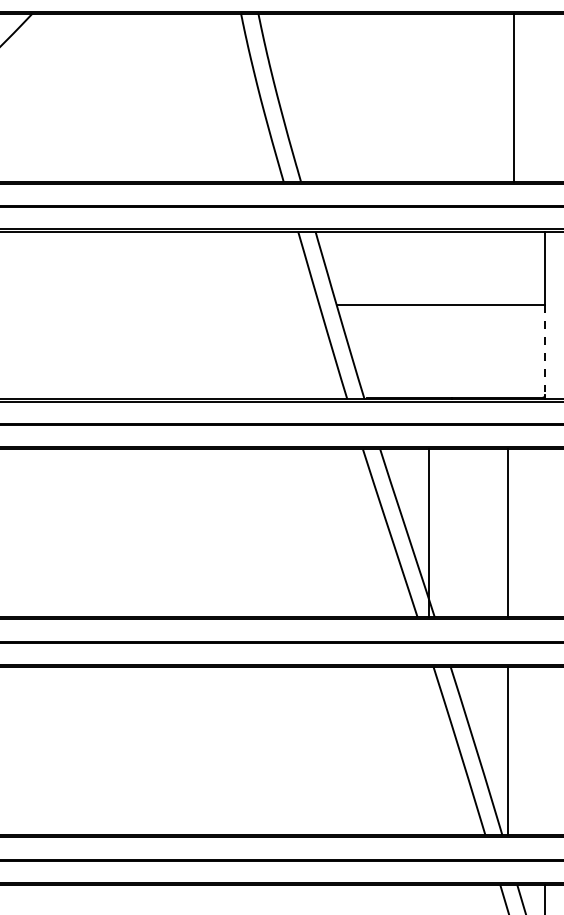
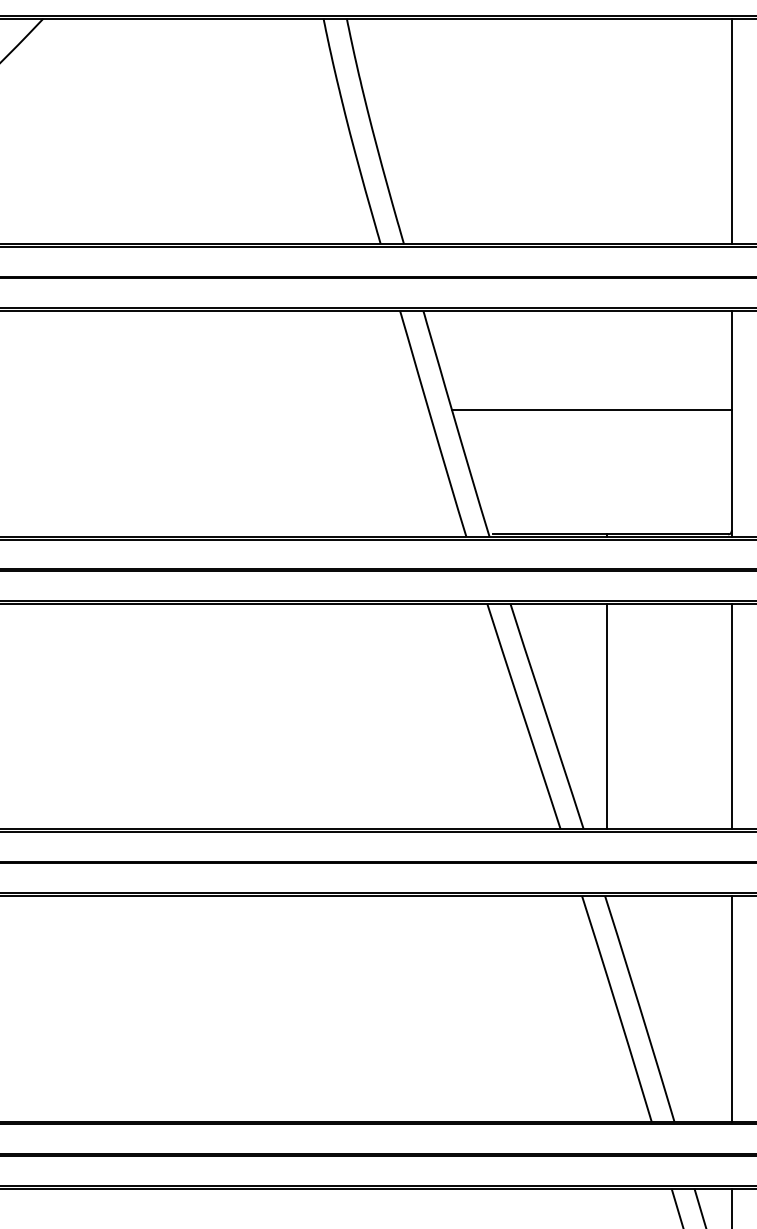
line: (514, 97) -> (732, 131), moved
line: (545, 350) -> (732, 470), dashed -> solid
line: (429, 533) -> (607, 716), moved
line: (508, 533) -> (732, 716), moved
line: (508, 751) -> (732, 1009), moved

